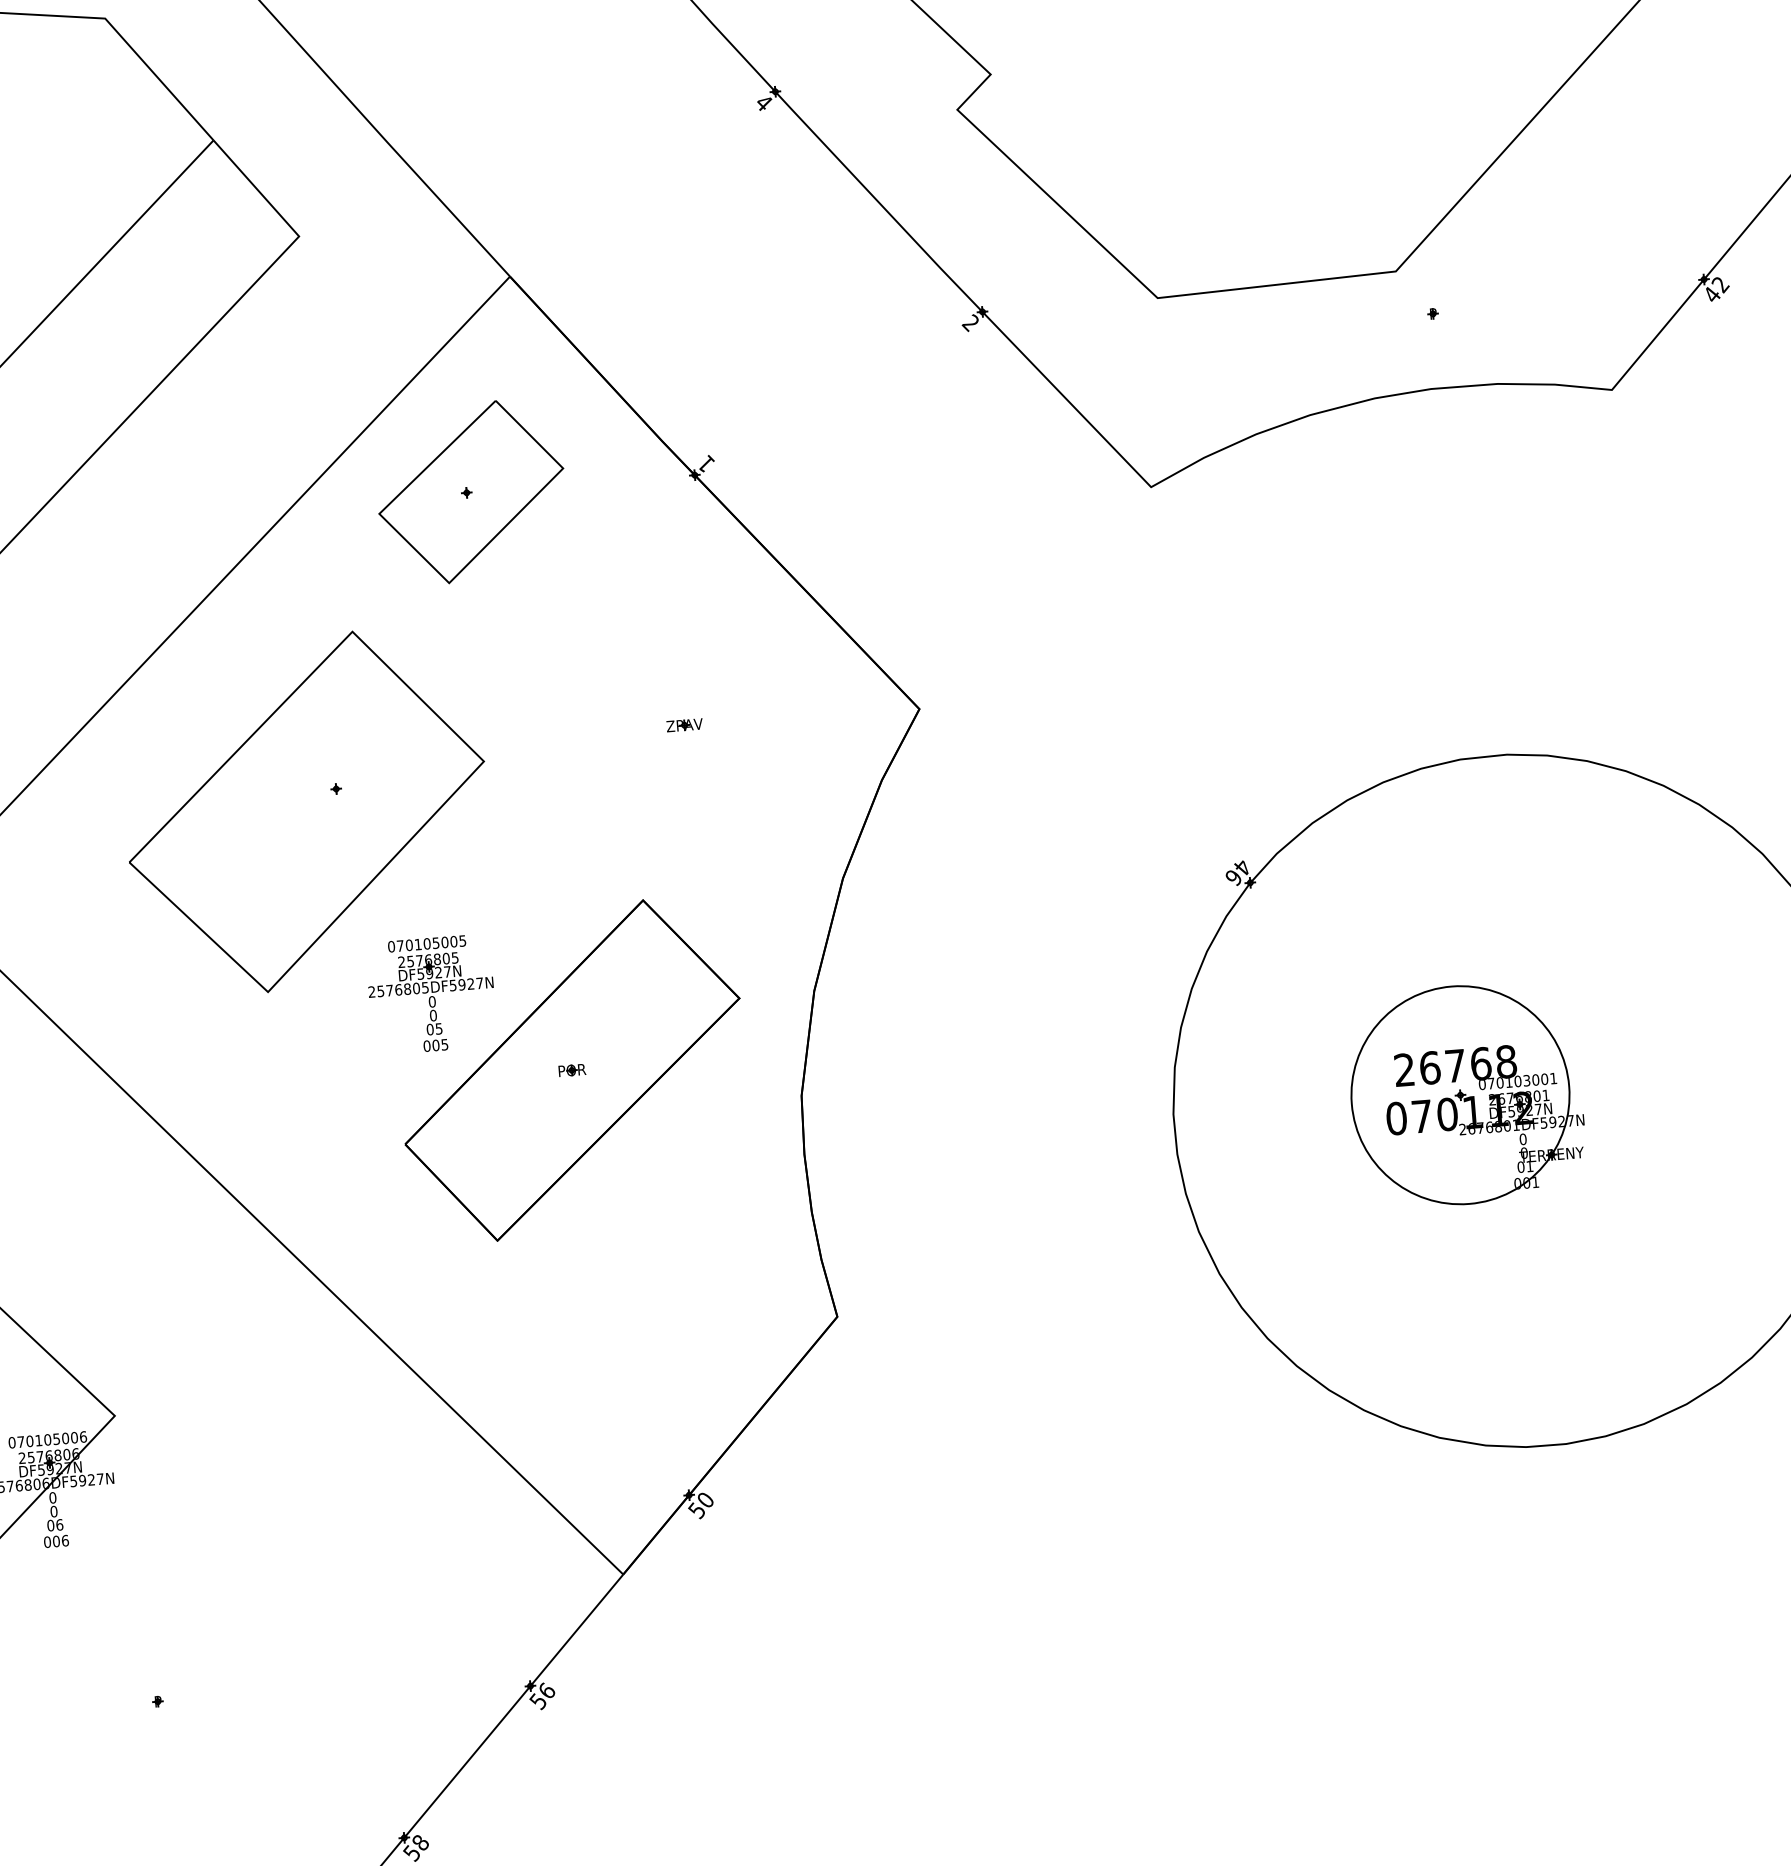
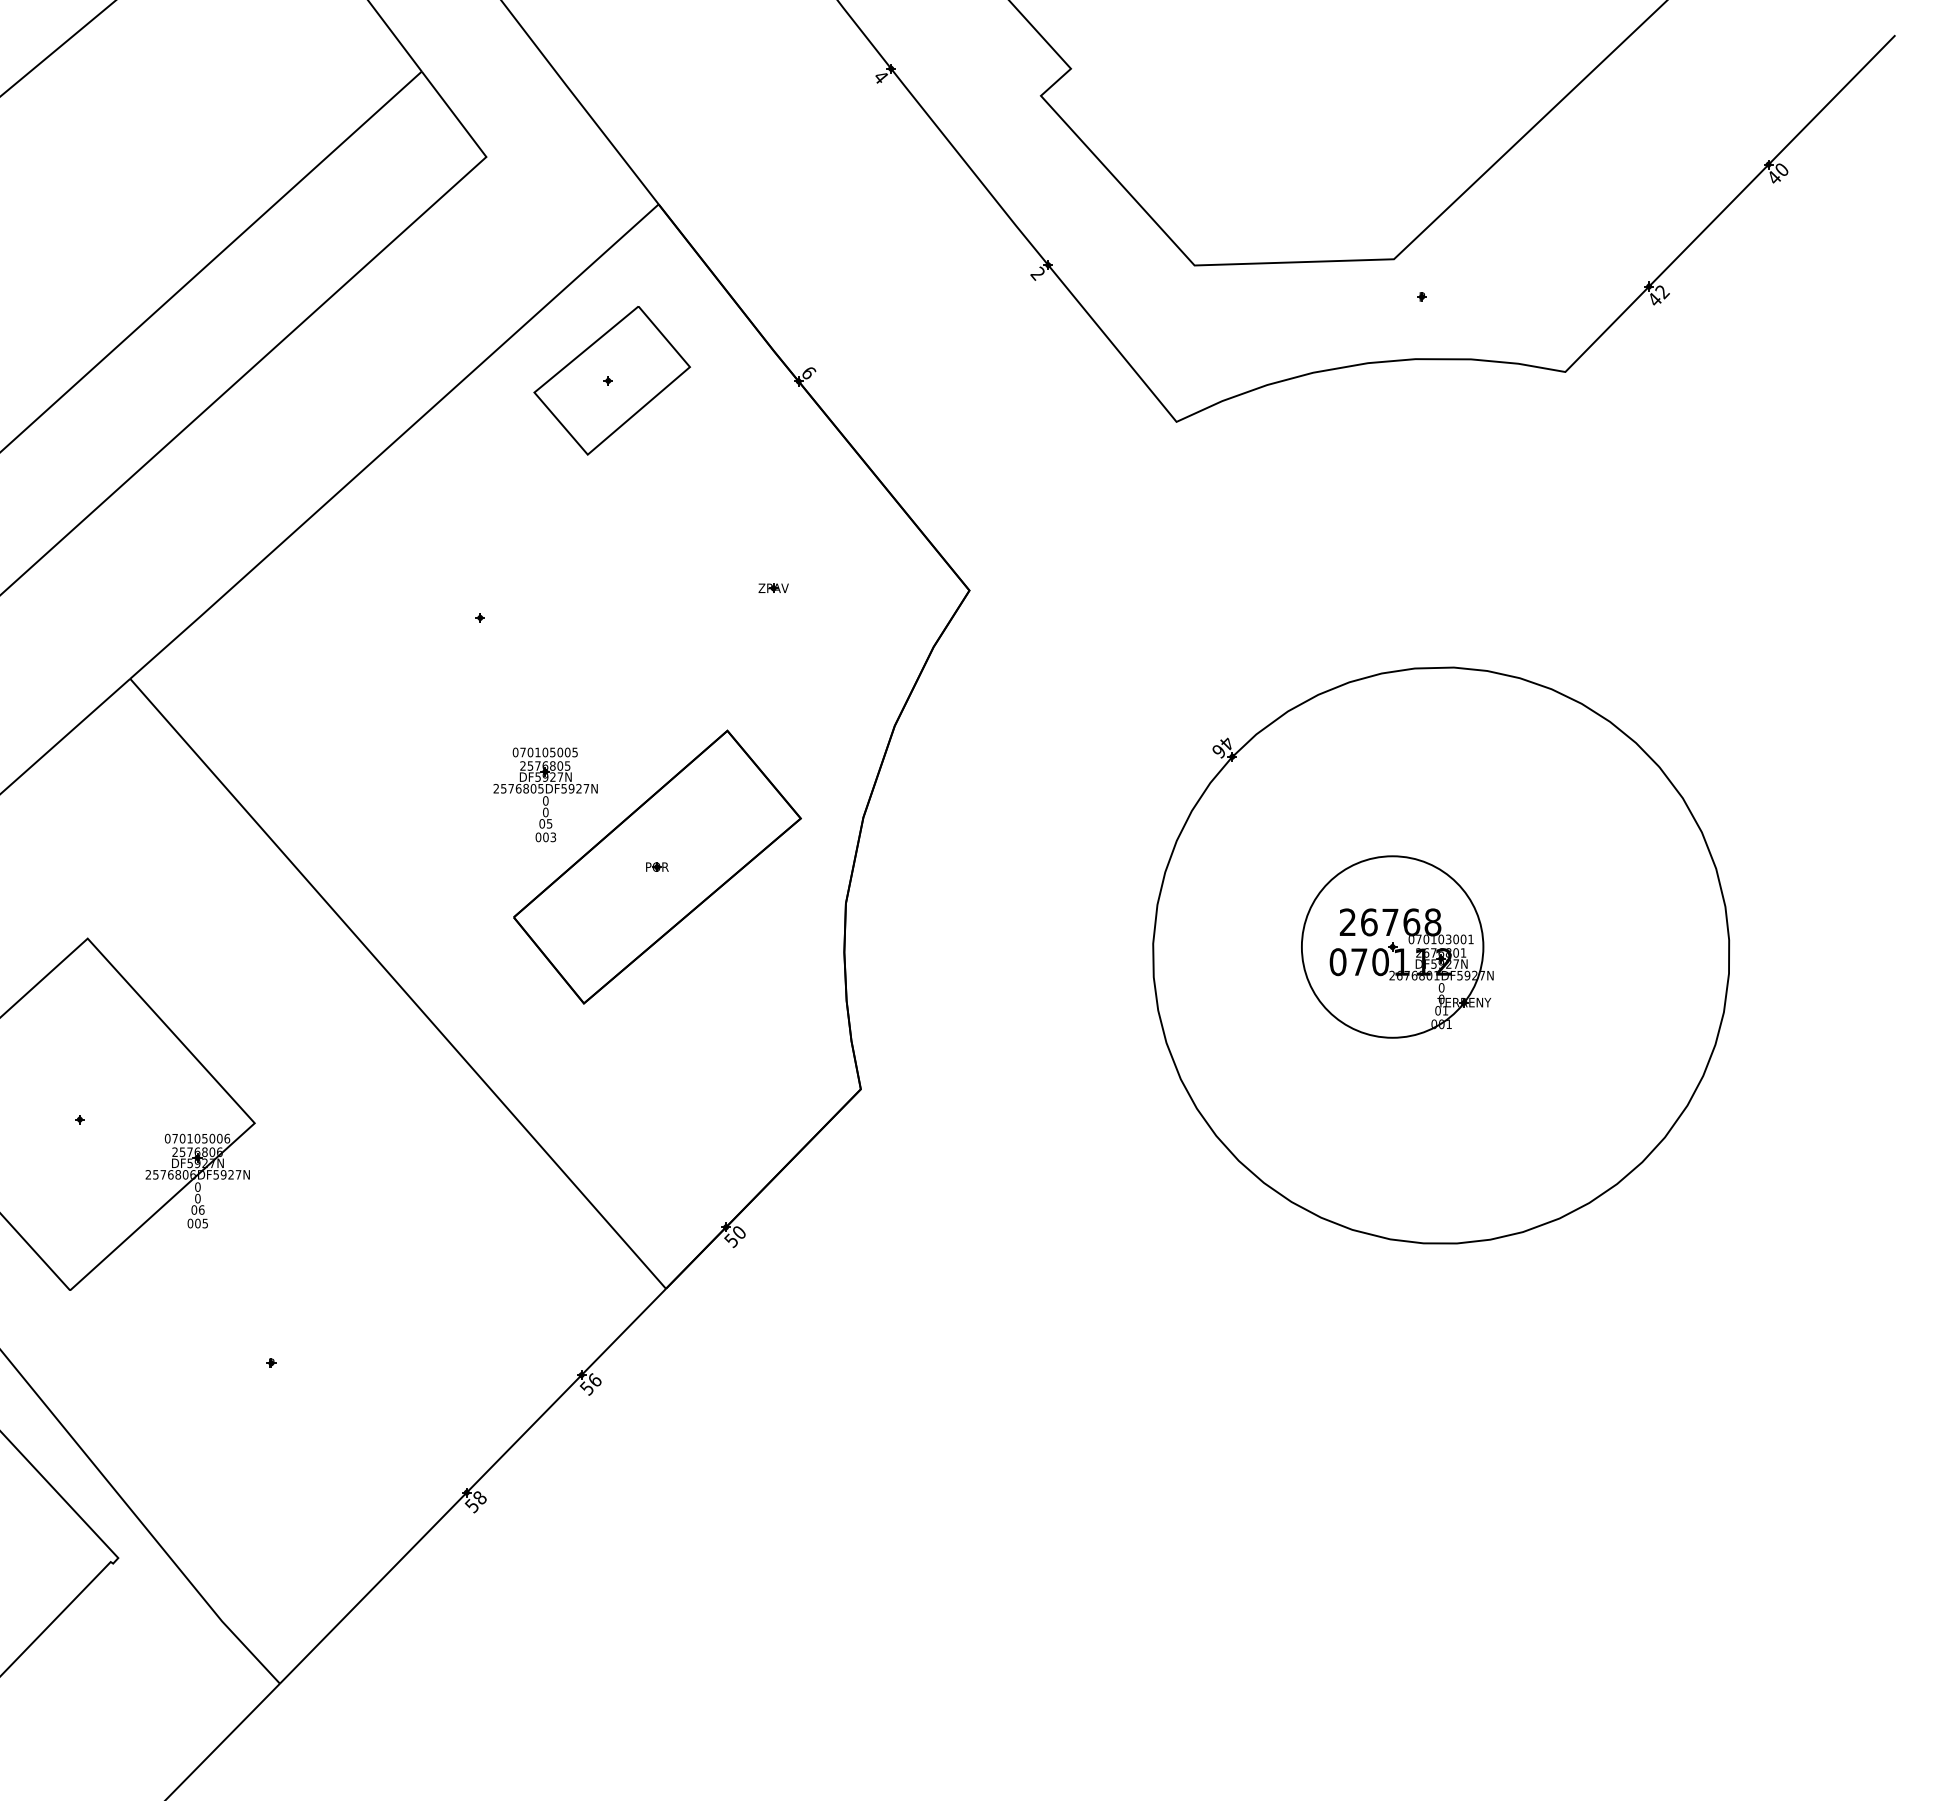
text: (706, 463) -> (809, 372), 1 -> 9
part: (306, 811) -> (454, 634), removed
text: (444, 1043) -> (553, 836), 005 -> 003
text: (65, 1540) -> (205, 1223), 006 -> 005

